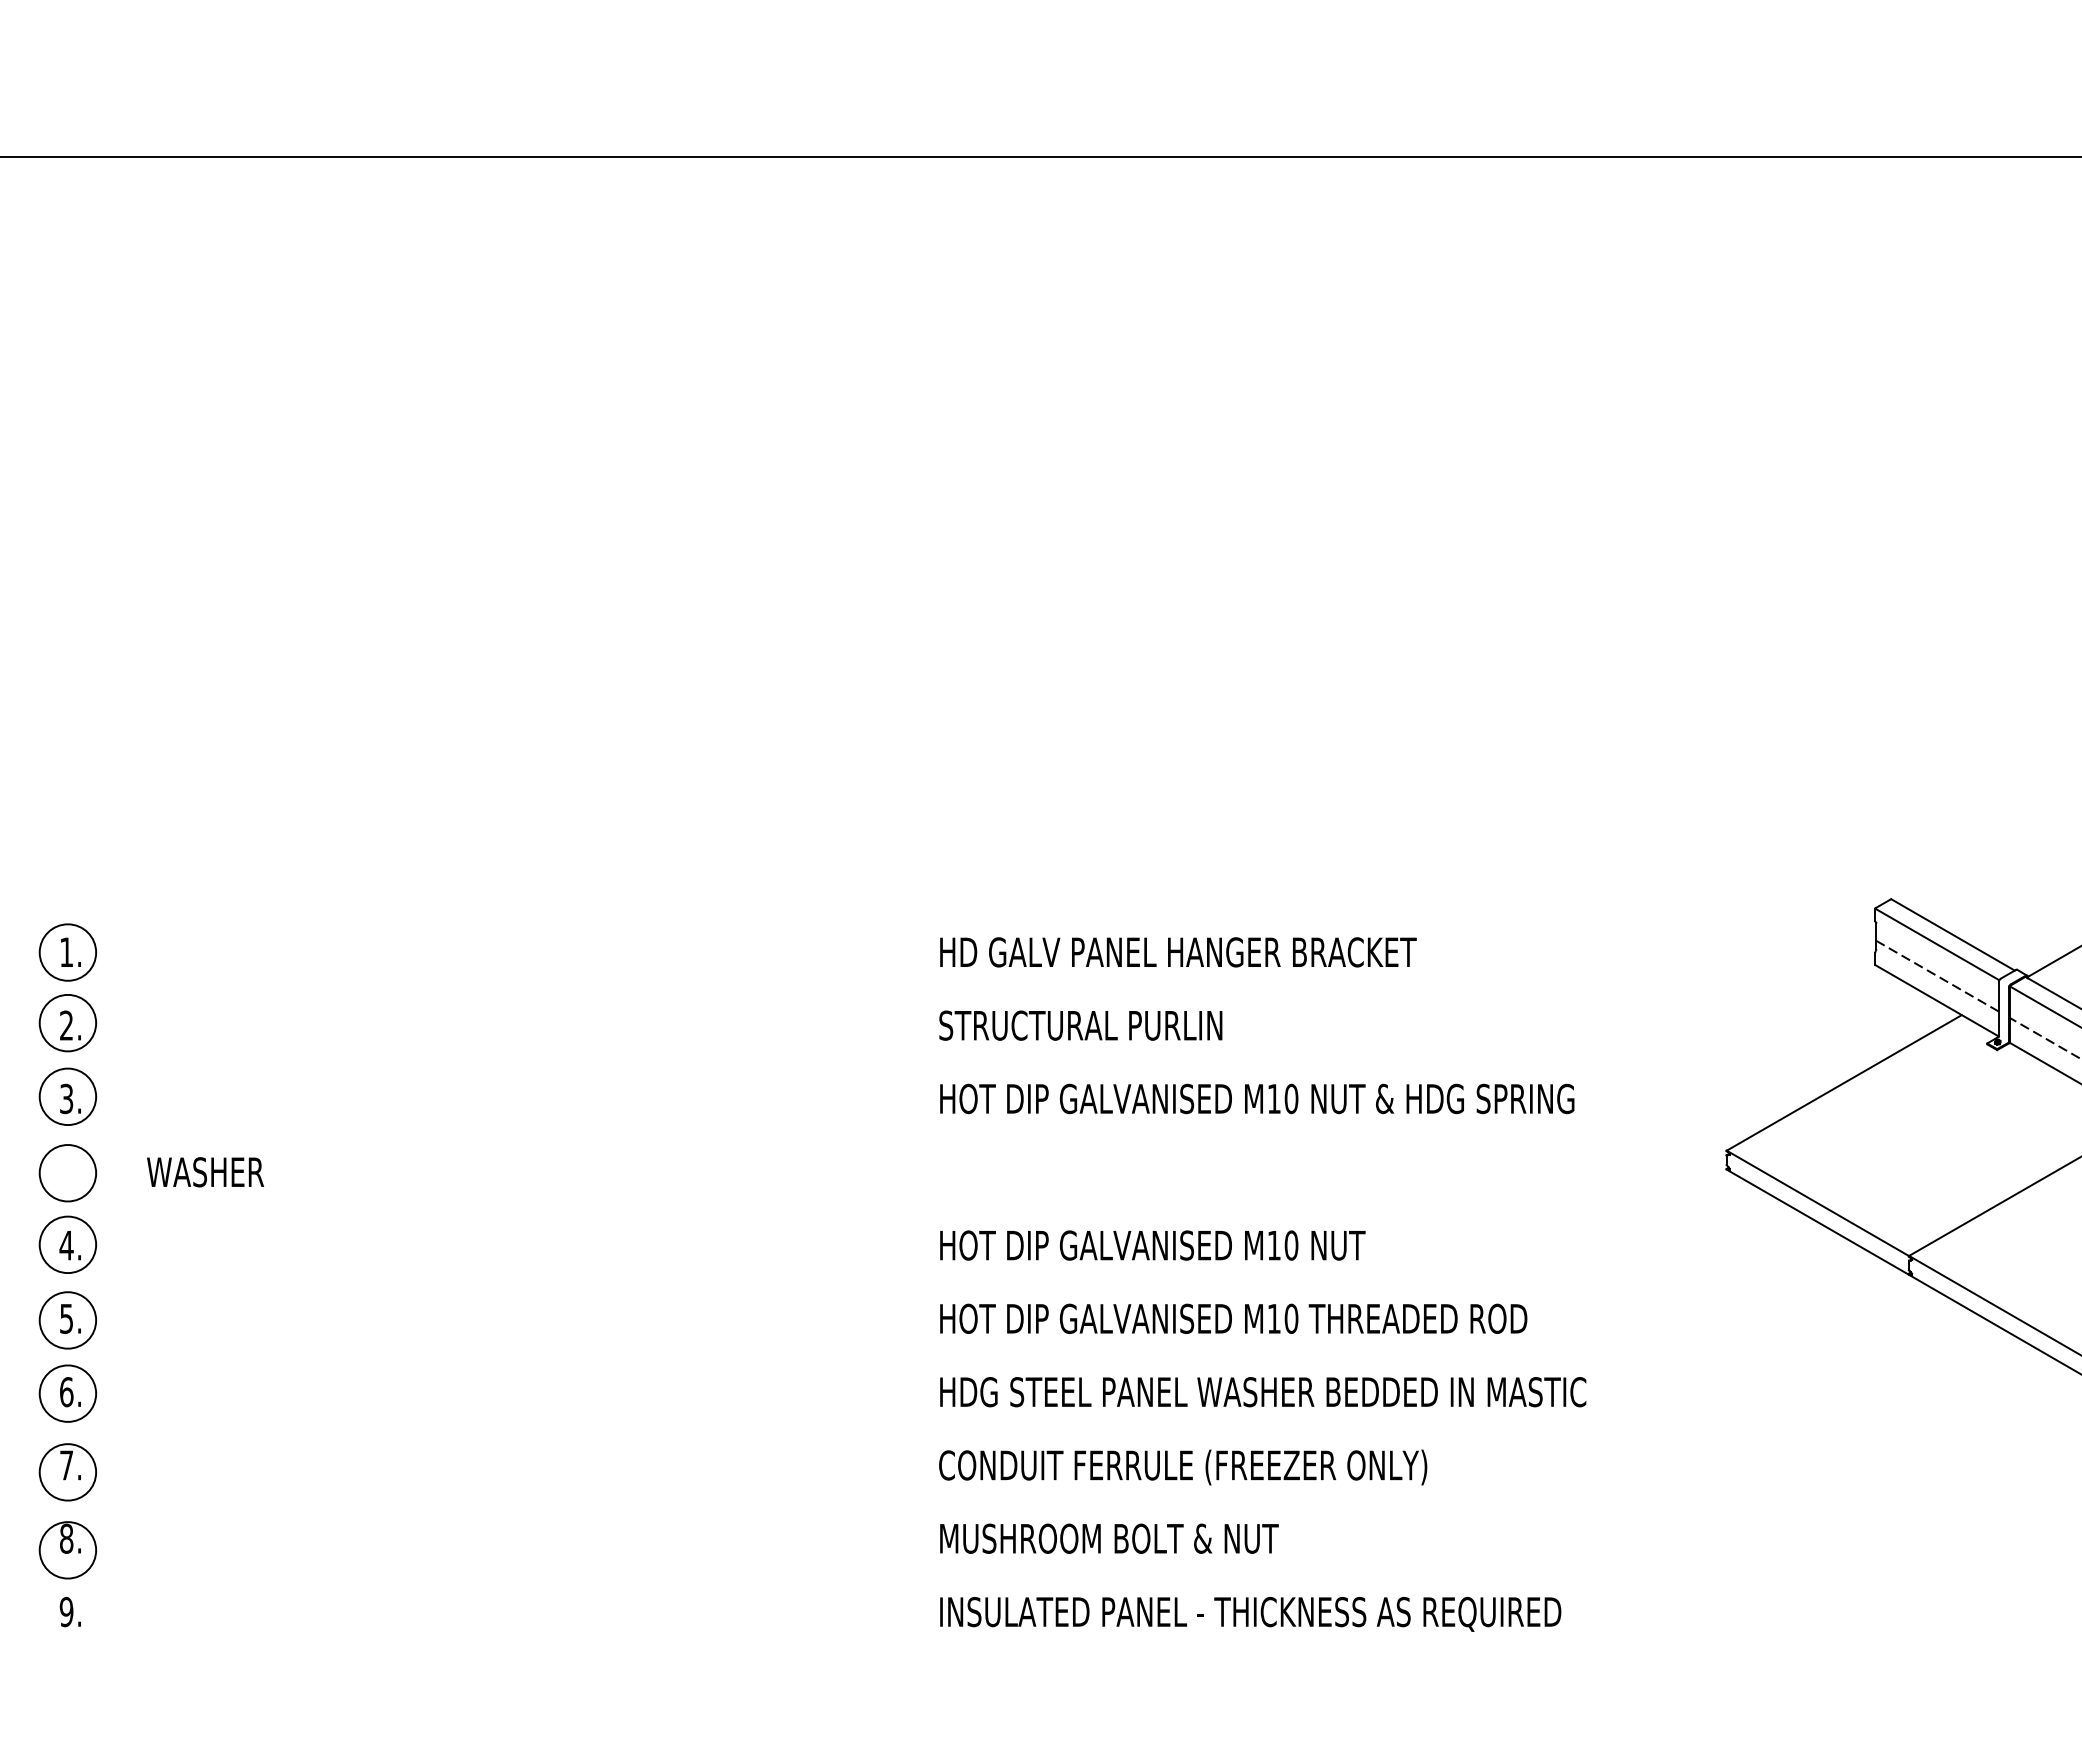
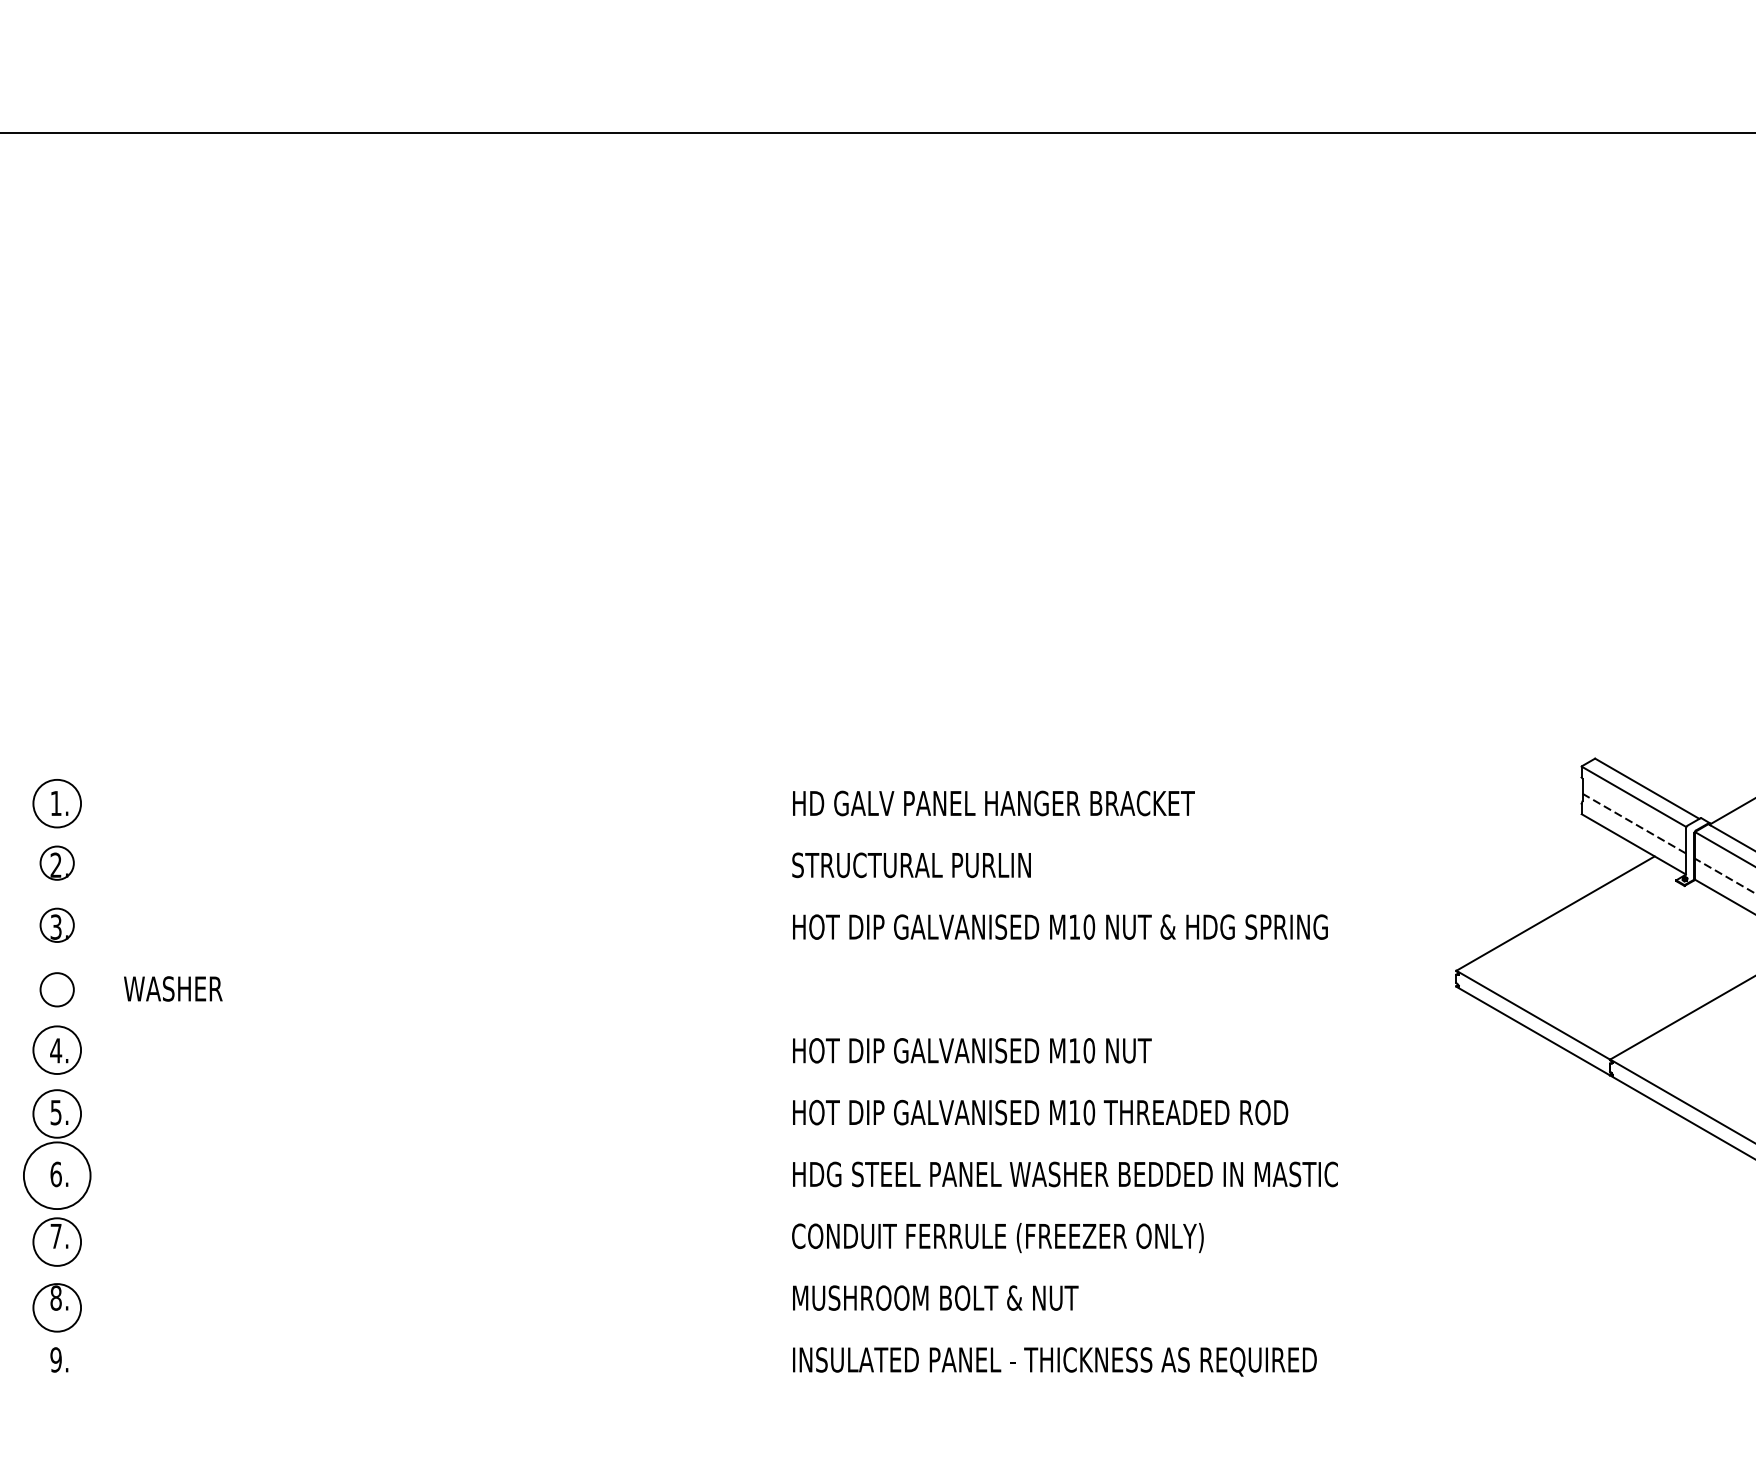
circle: (67, 1022) -> (56, 862), size x0.7
circle: (67, 1096) -> (56, 925), size x0.7
circle: (67, 1173) -> (56, 990), size x0.7
circle: (67, 1393) -> (56, 1175), size x1.4

